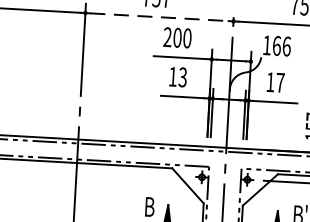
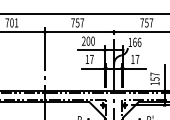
line: (159, 18) -> (79, 32), dashed -> solid
text: (181, 77) -> (91, 59), 13 -> 17

